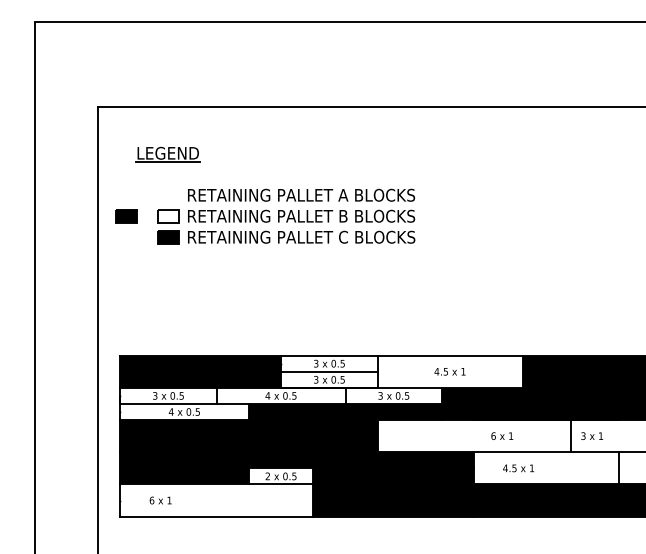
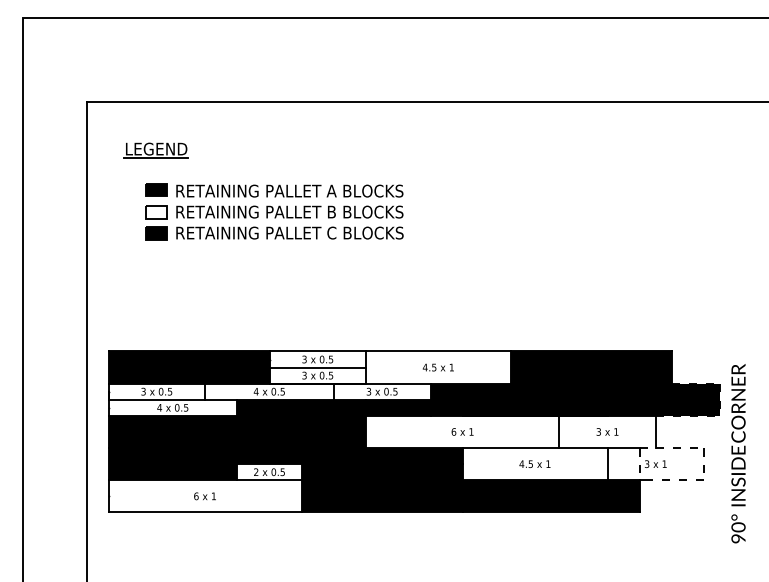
part: (126, 215) -> (156, 189), moved
text: (502, 435) -> (462, 431), moved
text: (592, 435) -> (607, 431), moved
text: (518, 467) -> (534, 463), moved
text: (160, 500) -> (204, 496), moved

